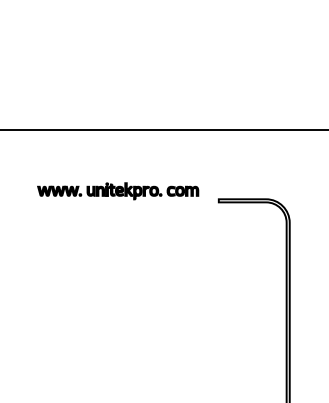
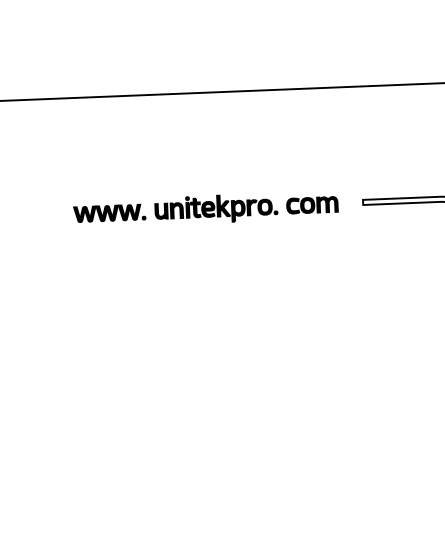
part: (118, 191) -> (206, 209), moved

